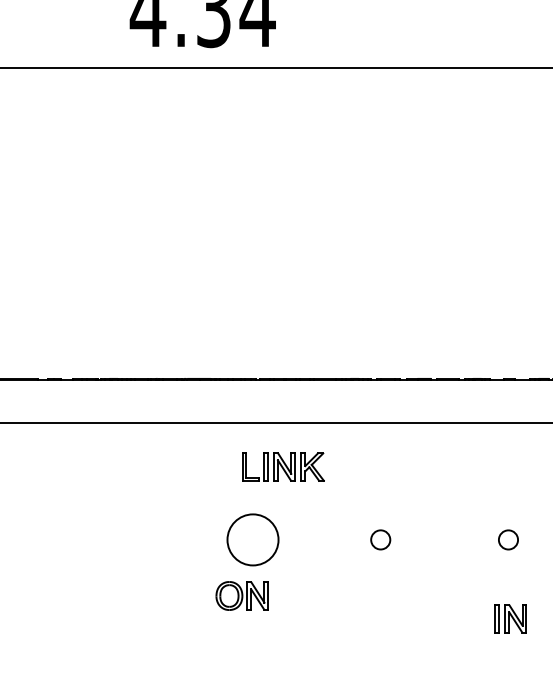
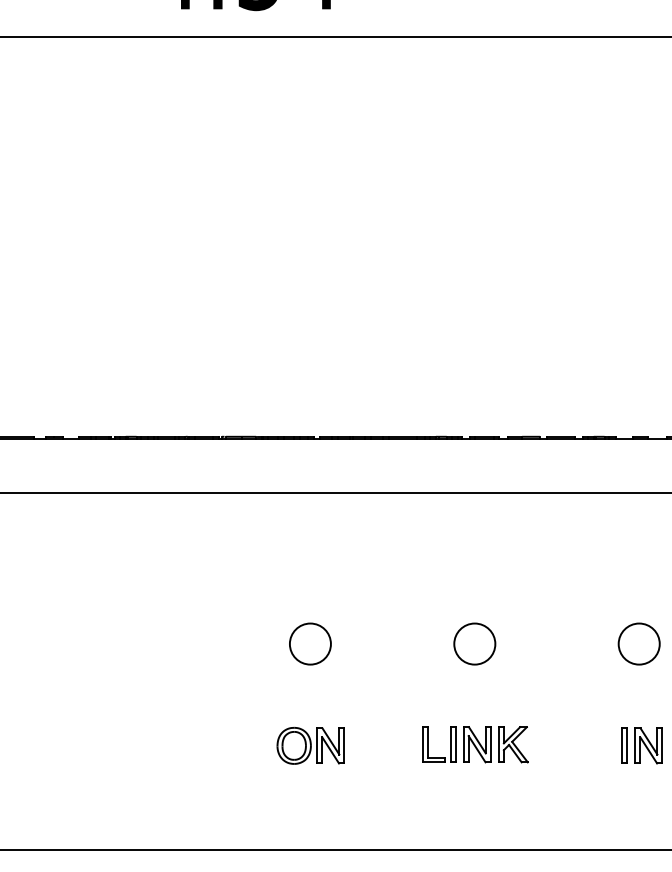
part: (283, 466) -> (475, 743), moved
circle: (252, 539) -> (309, 643), size x0.62
circle: (380, 539) -> (474, 643), size x1.67
circle: (508, 539) -> (639, 643), size x1.67
part: (241, 595) -> (309, 745), moved

